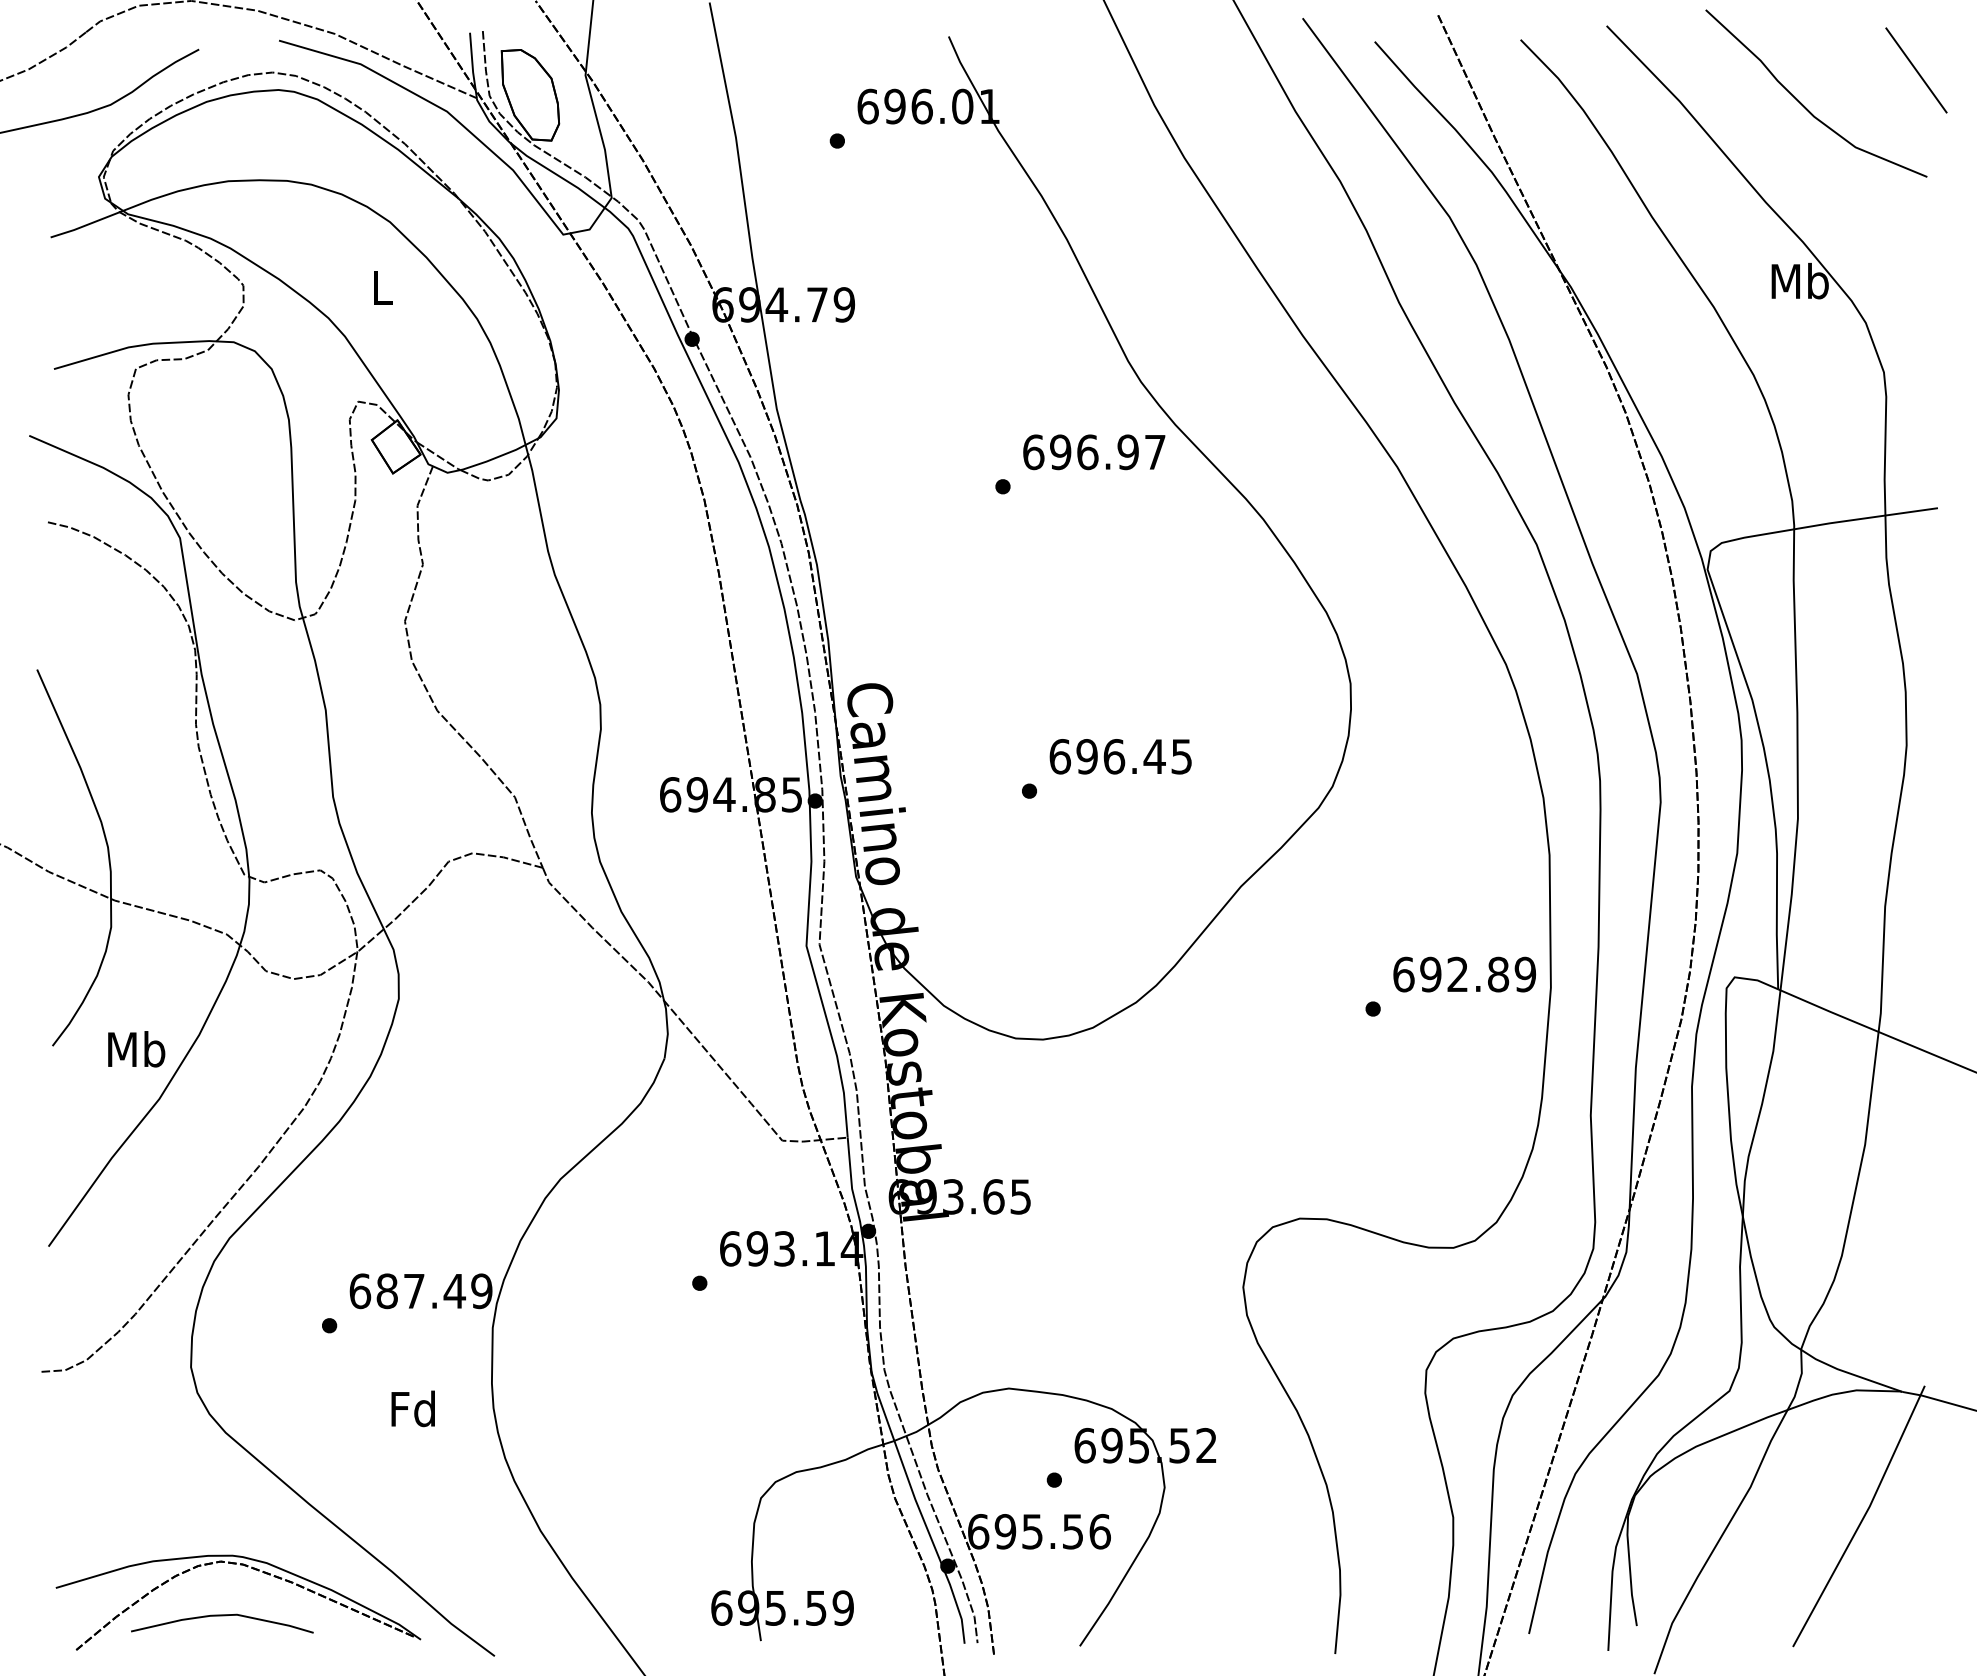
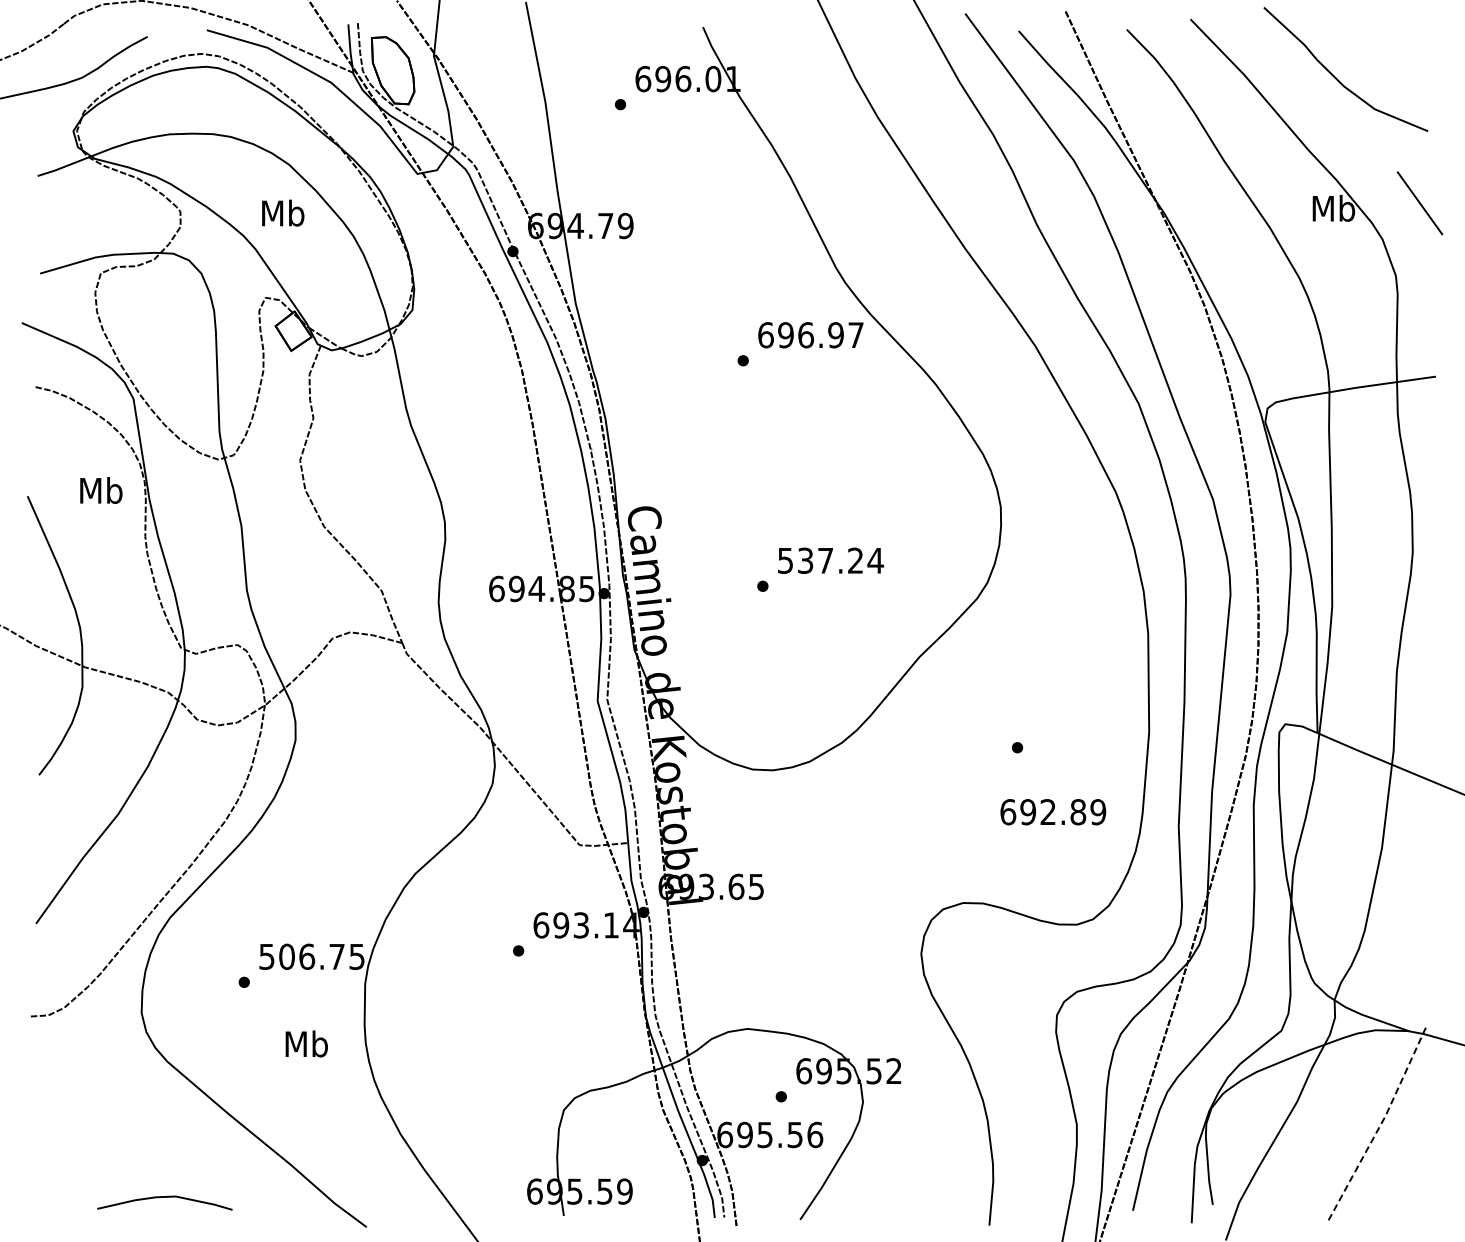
line: (1915, 70) -> (1419, 203), moved
text: (382, 286) -> (283, 212), L -> Mb
text: (1120, 756) -> (830, 560), 696.45 -> 537.24
text: (1464, 974) -> (1053, 812), moved
text: (136, 1049) -> (101, 490), moved
text: (420, 1290) -> (311, 956), 687.49 -> 506.75
text: (413, 1408) -> (306, 1043), Fd -> Mb
line: (1864, 1517) -> (1381, 1124), solid -> dashed
part: (246, 1567) -> (182, 1161), removed

